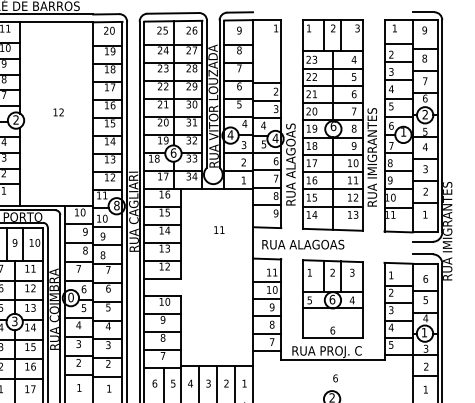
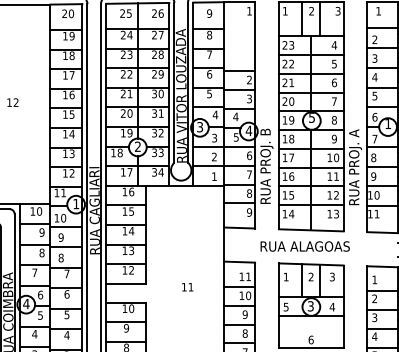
text: (333, 126) -> (311, 117), 6 -> 5
text: (230, 134) -> (199, 126), 4 -> 3
text: (373, 142) -> (355, 135), RUA IMIGRANTES -> RUA PROJ. A
text: (292, 150) -> (267, 144), RUA ALAGOAS -> RUA PROJ. B
text: (173, 152) -> (137, 146), 6 -> 2
text: (116, 205) -> (75, 203), 8 -> 1
text: (219, 229) -> (187, 286), moved
text: (303, 244) -> (305, 246), moved
text: (71, 297) -> (26, 303), 0 -> 4
text: (332, 299) -> (310, 306), 6 -> 3

